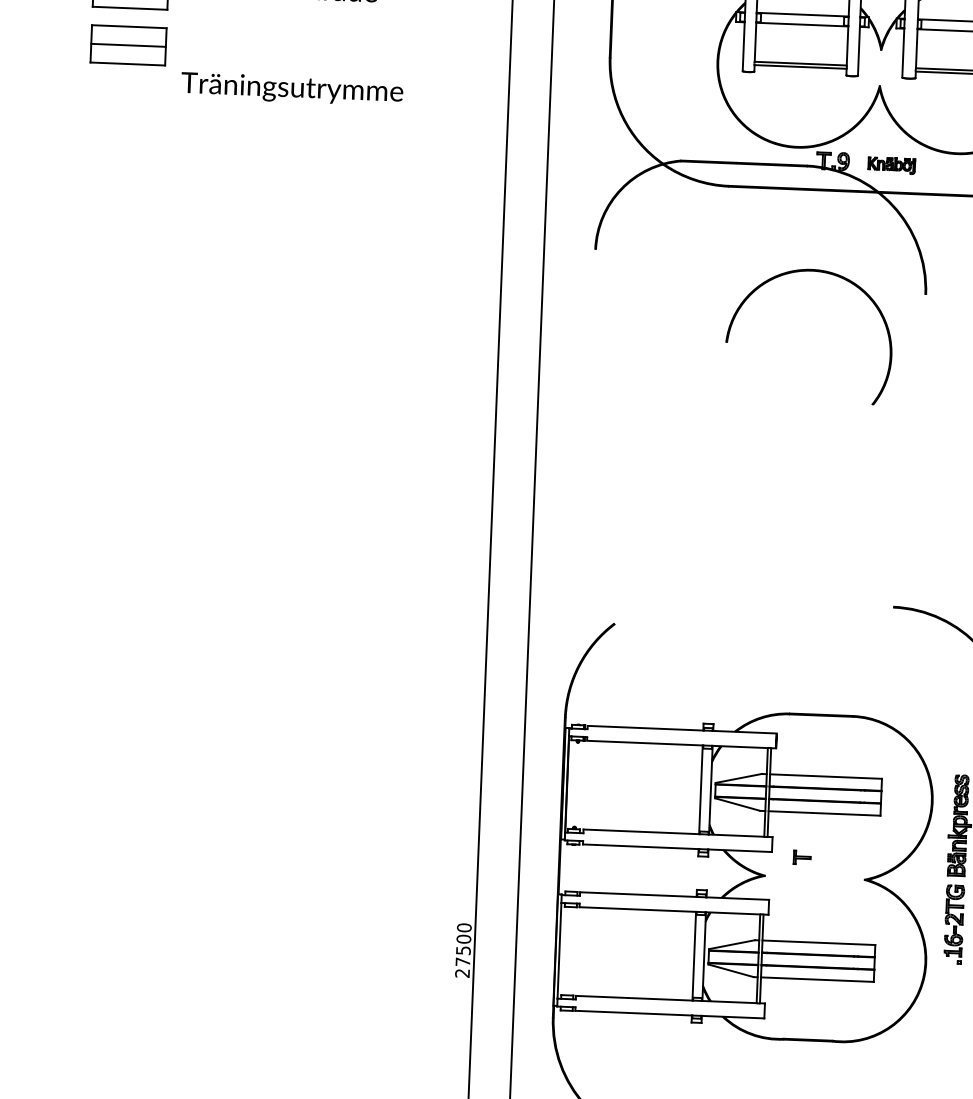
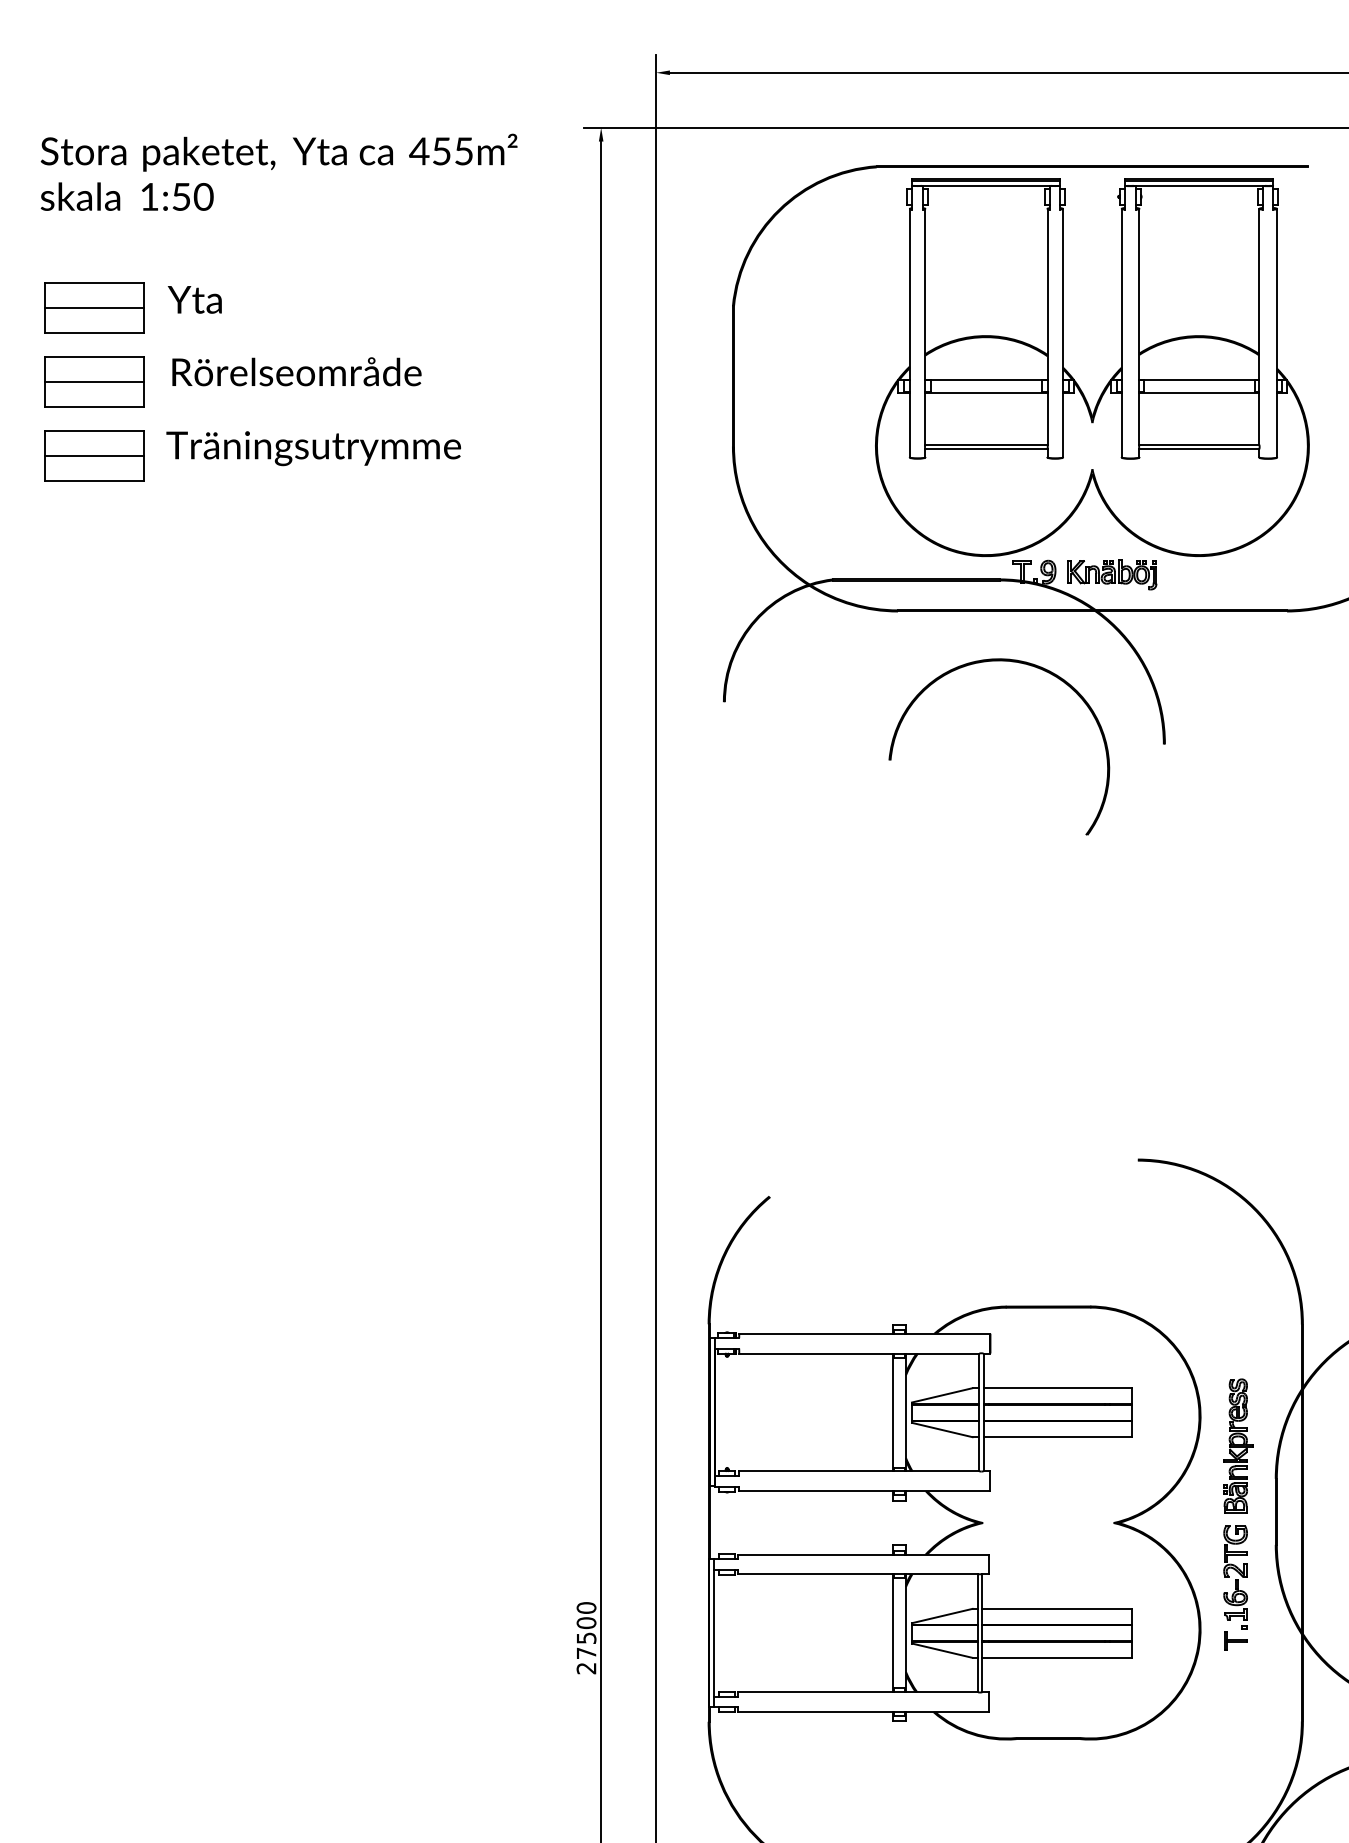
text: (292, 89) -> (313, 448), moved
part: (891, 165) -> (1112, 574), size x1.43
part: (812, 271) -> (999, 661), moved
part: (802, 857) -> (1235, 1640), moved

